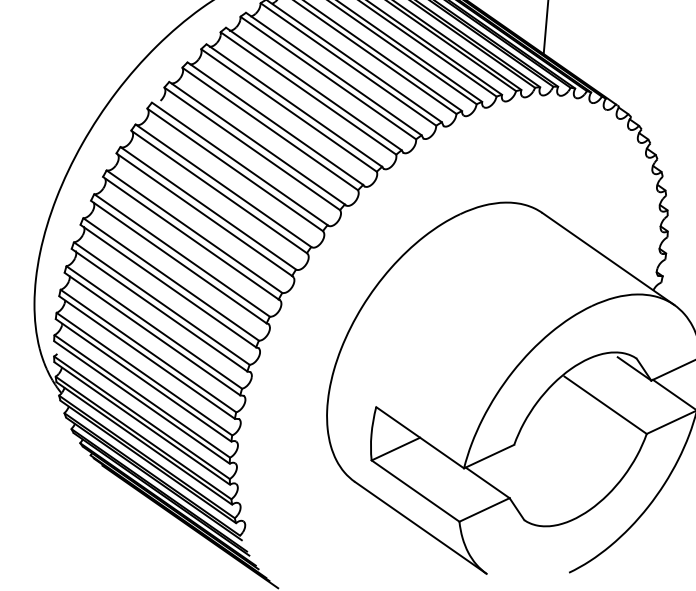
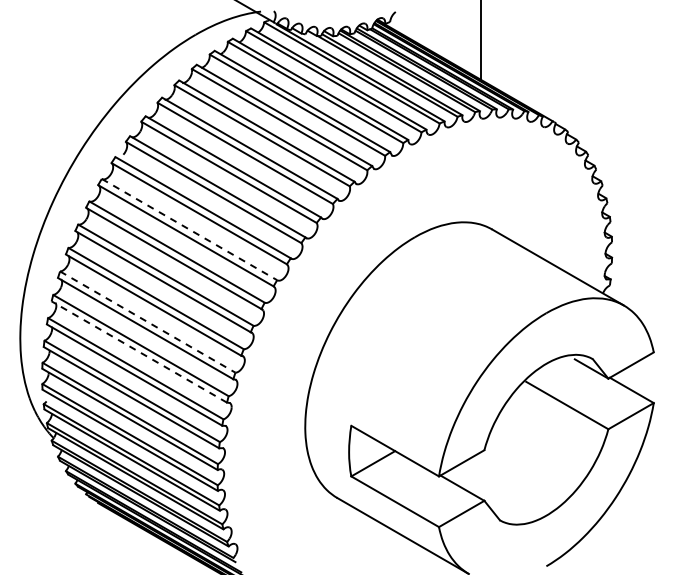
line: (223, 185) -> (189, 229), solid -> dashed
line: (171, 279) -> (148, 322), solid -> dashed
line: (158, 309) -> (138, 351), solid -> dashed

